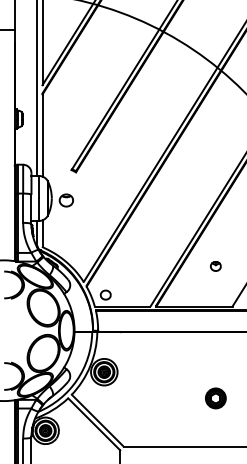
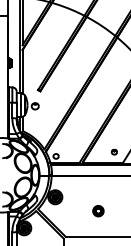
part: (214, 265) -> (113, 151), moved
part: (216, 399) -> (98, 211), moved

